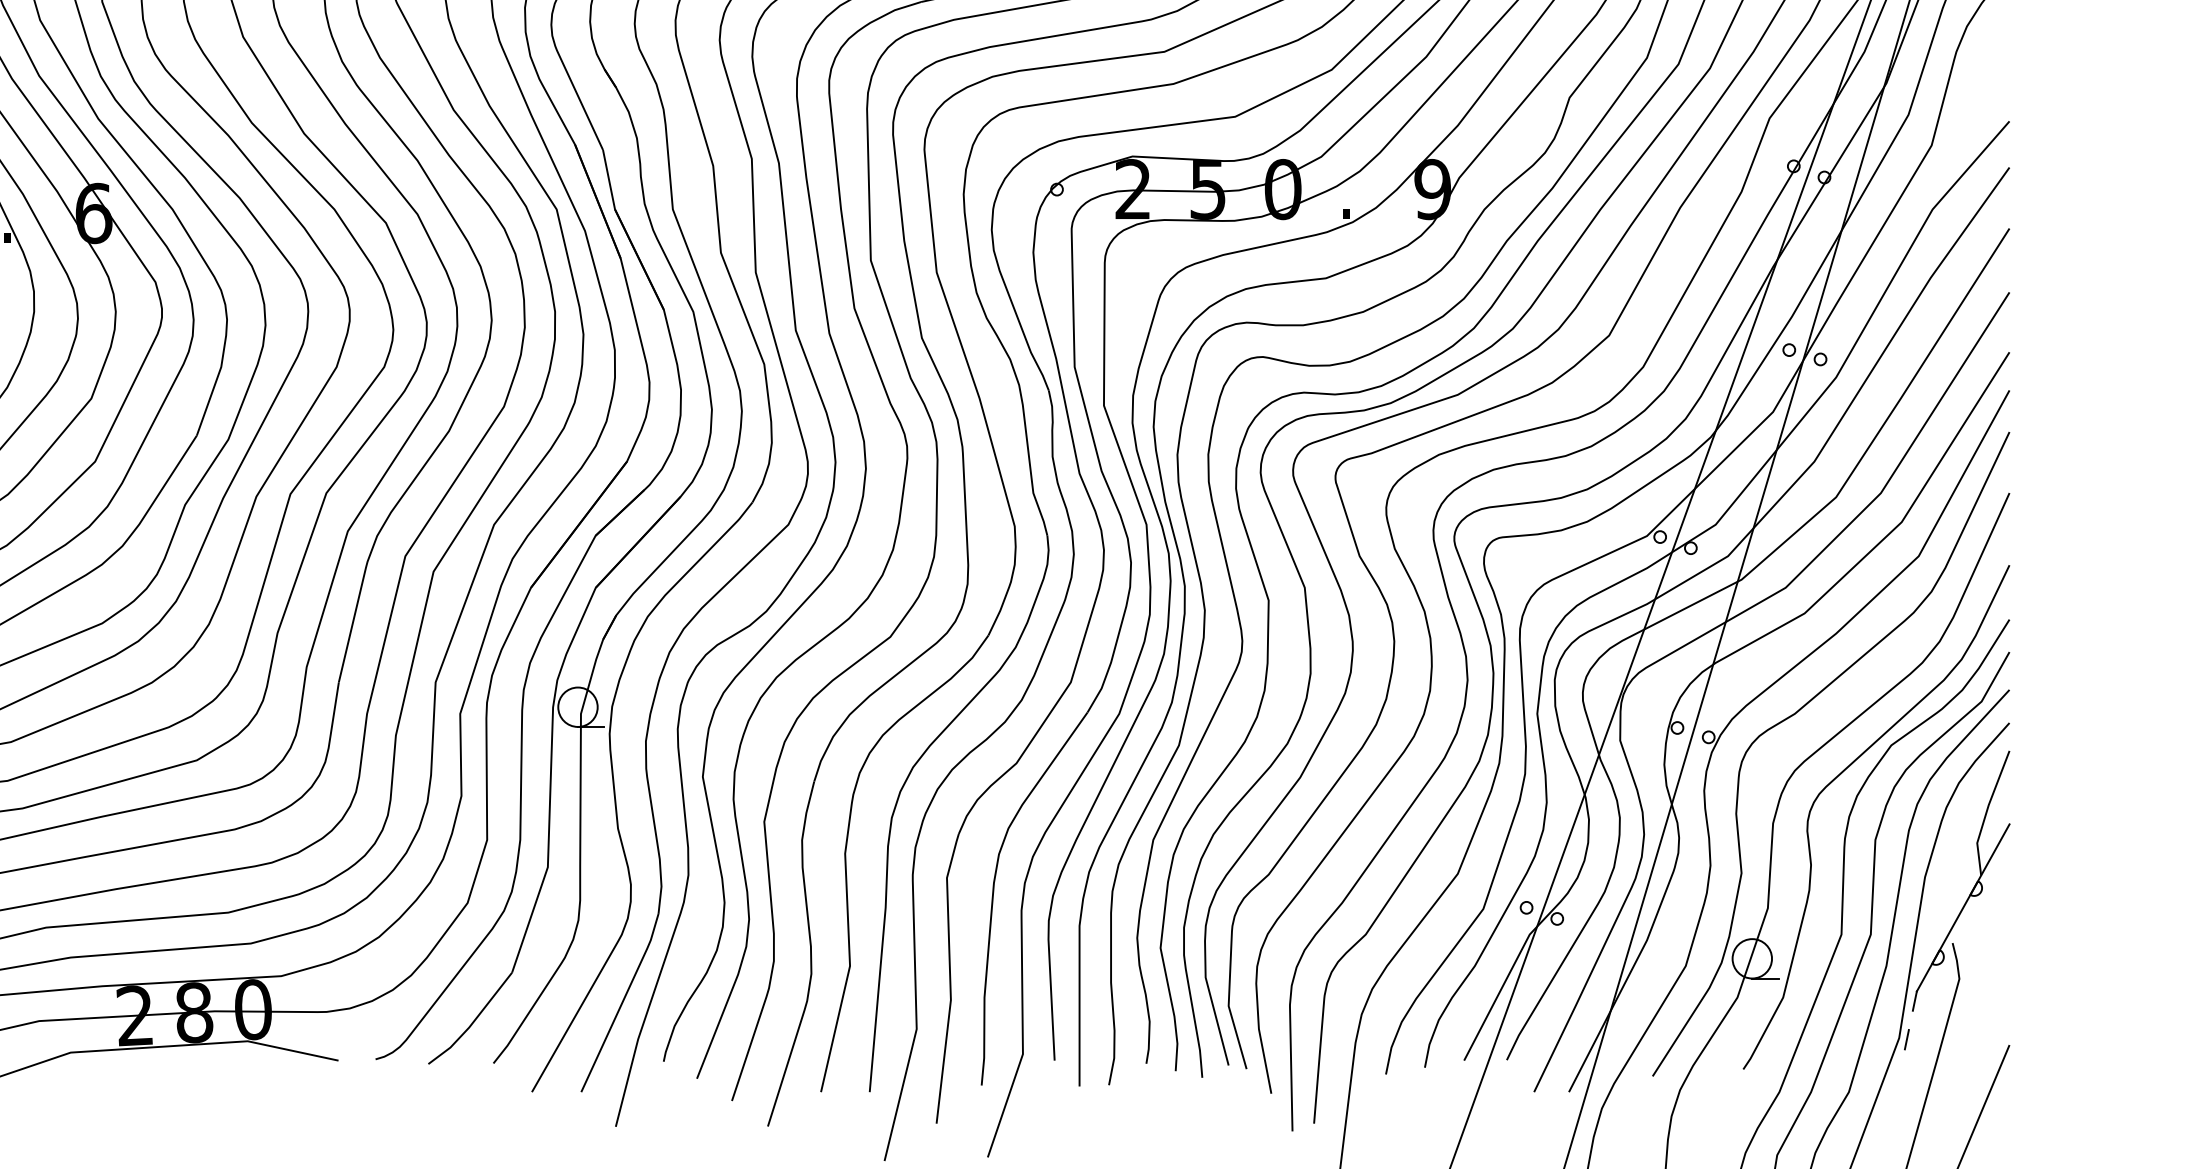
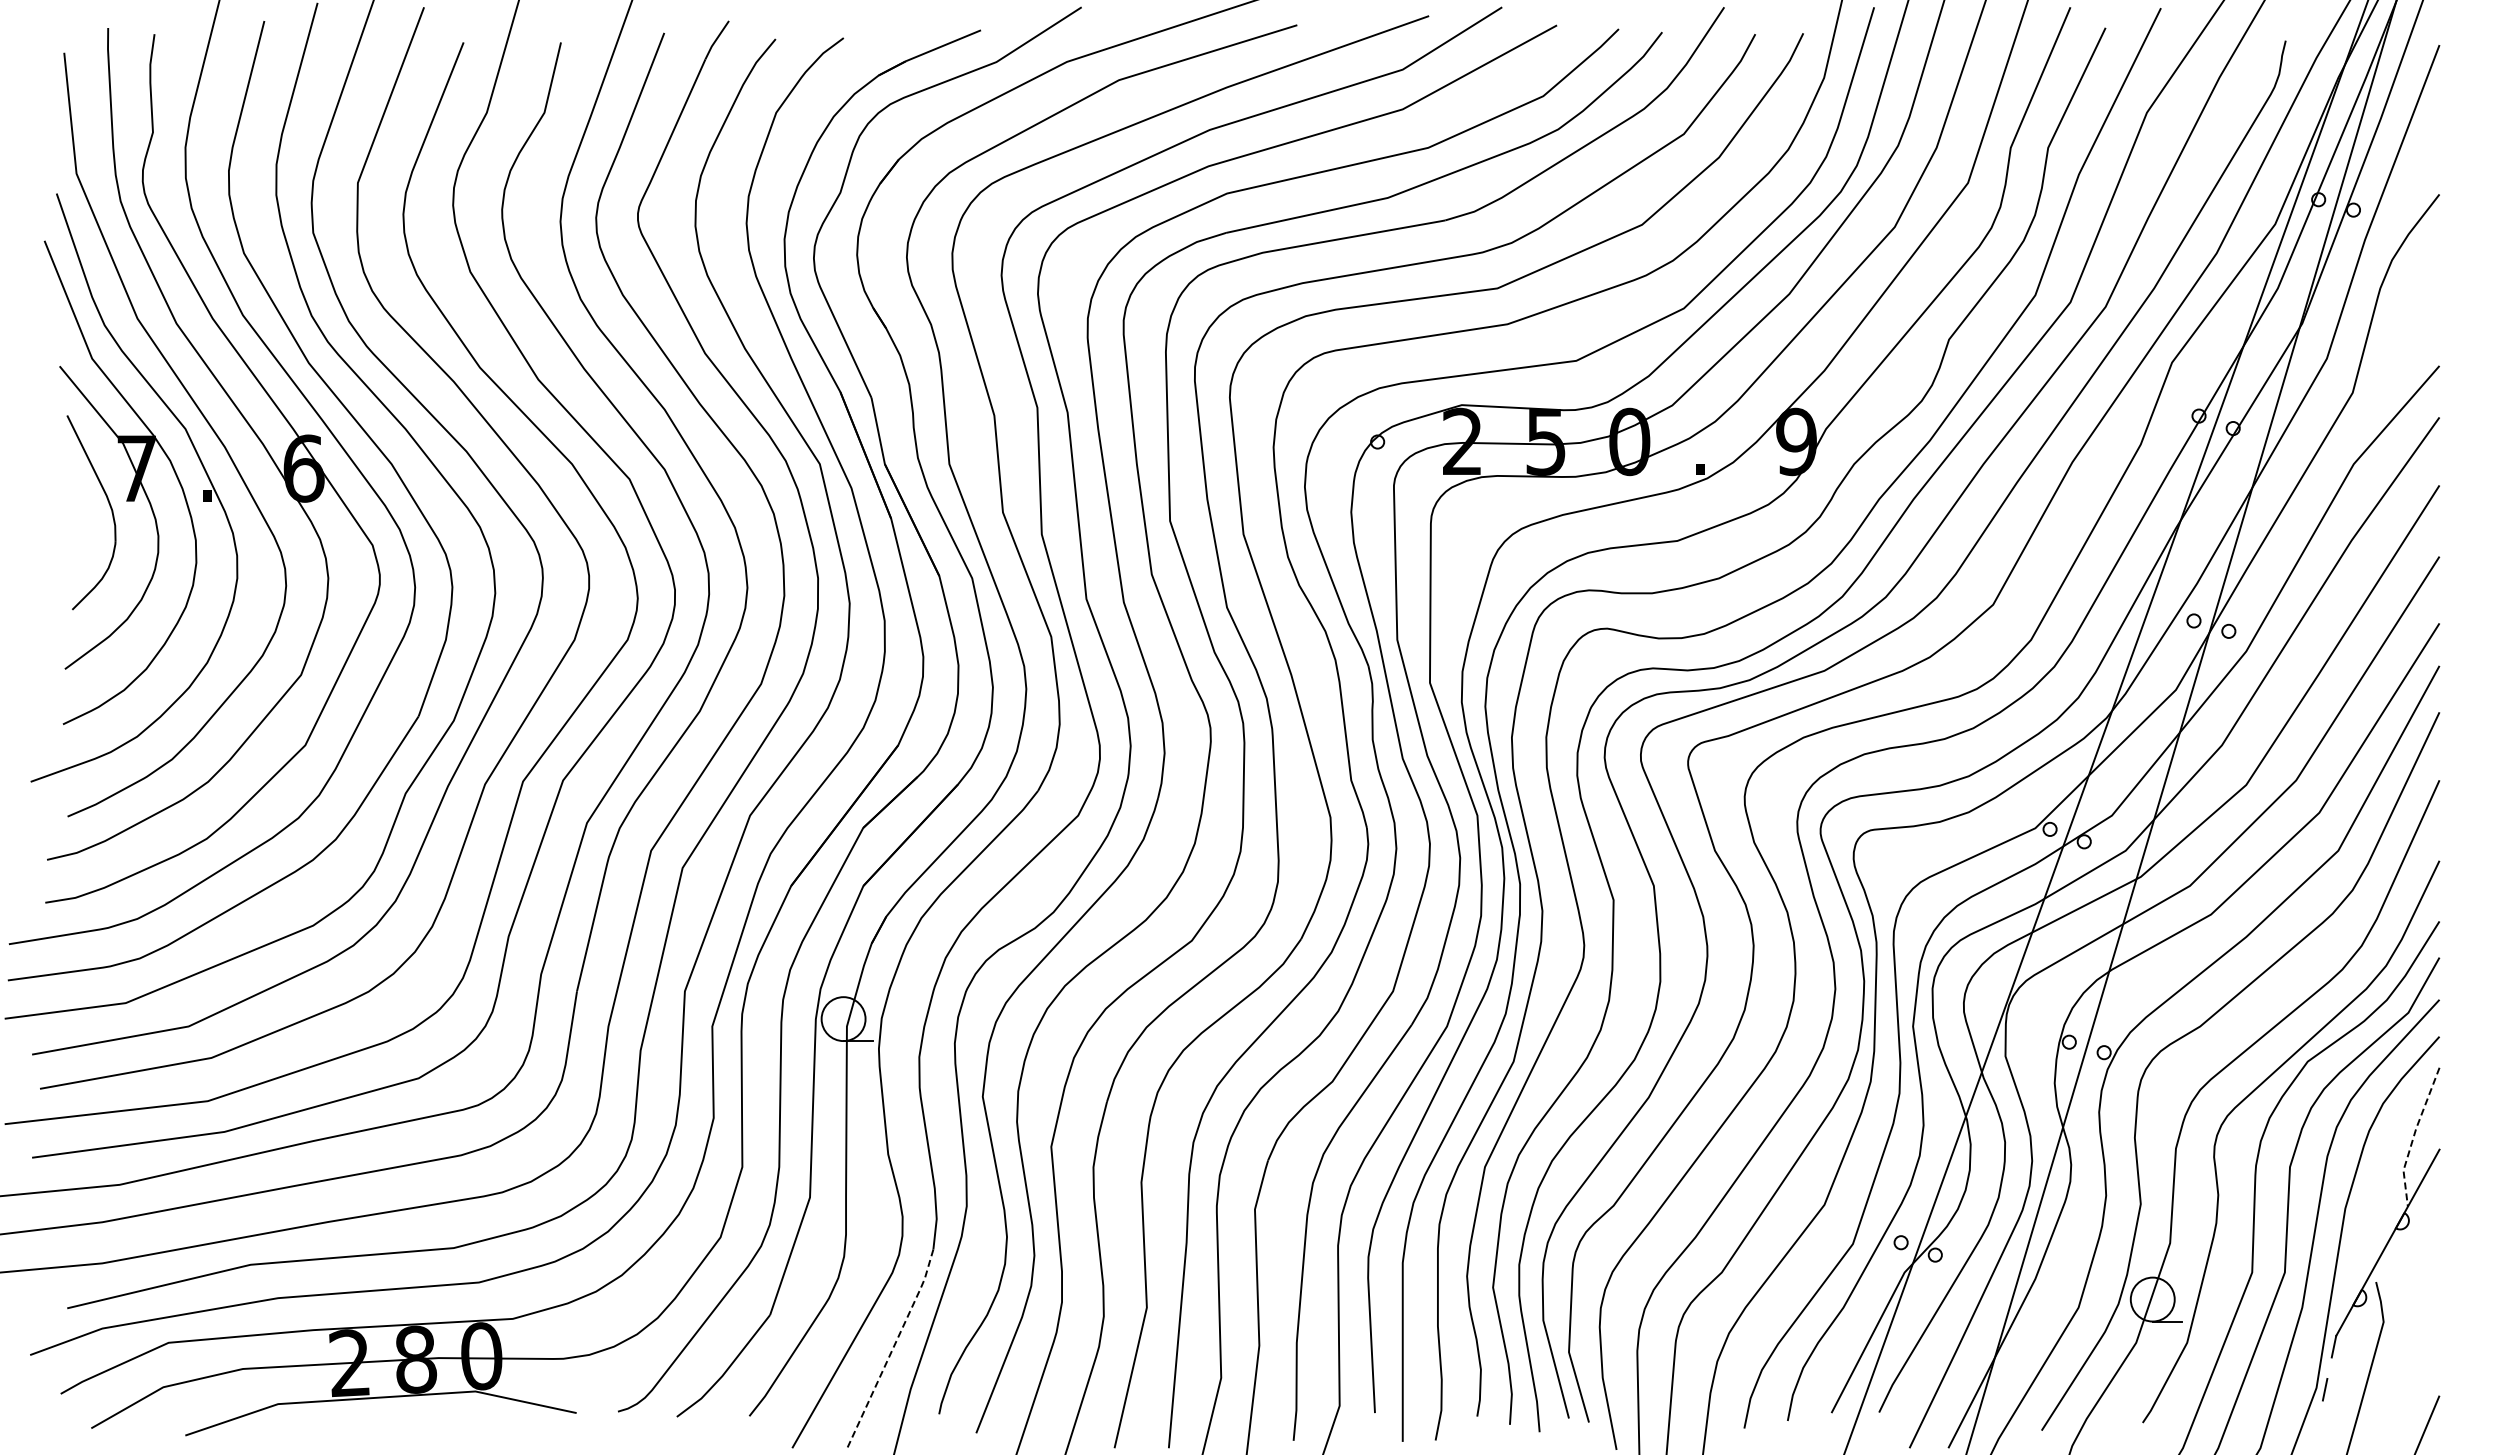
line: (1986, 812) -> (2413, 1136), solid -> dashed
line: (622, 1002) -> (893, 1348), solid -> dashed

